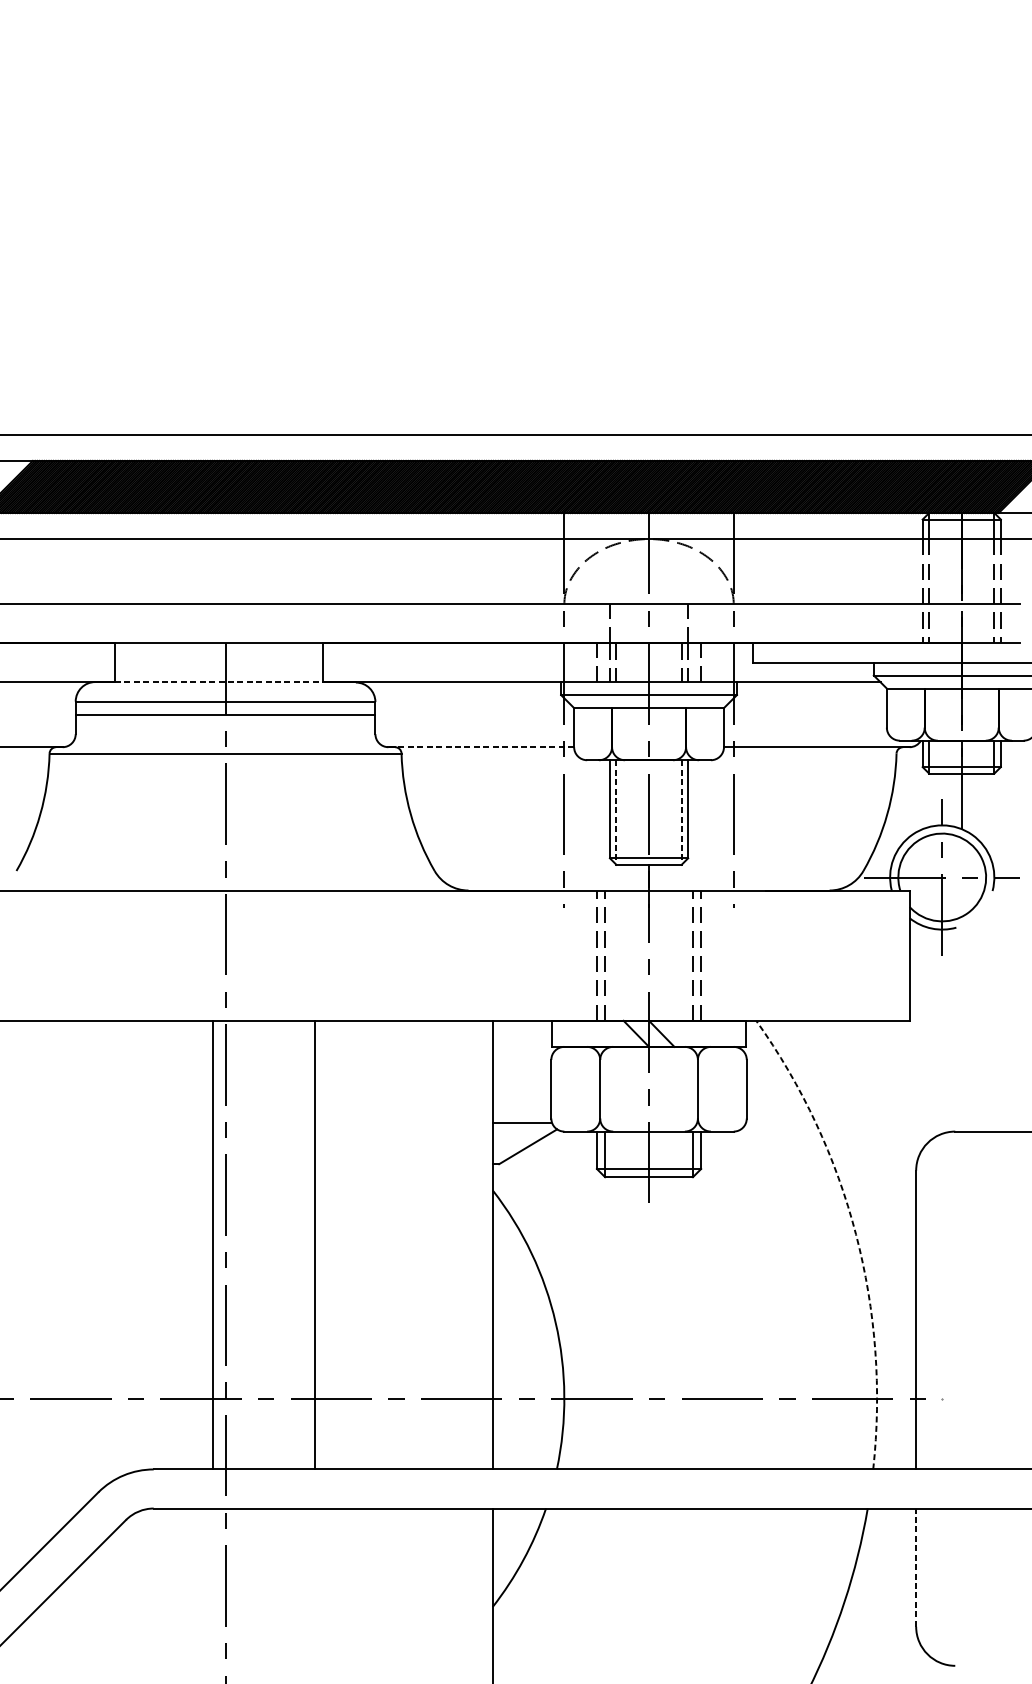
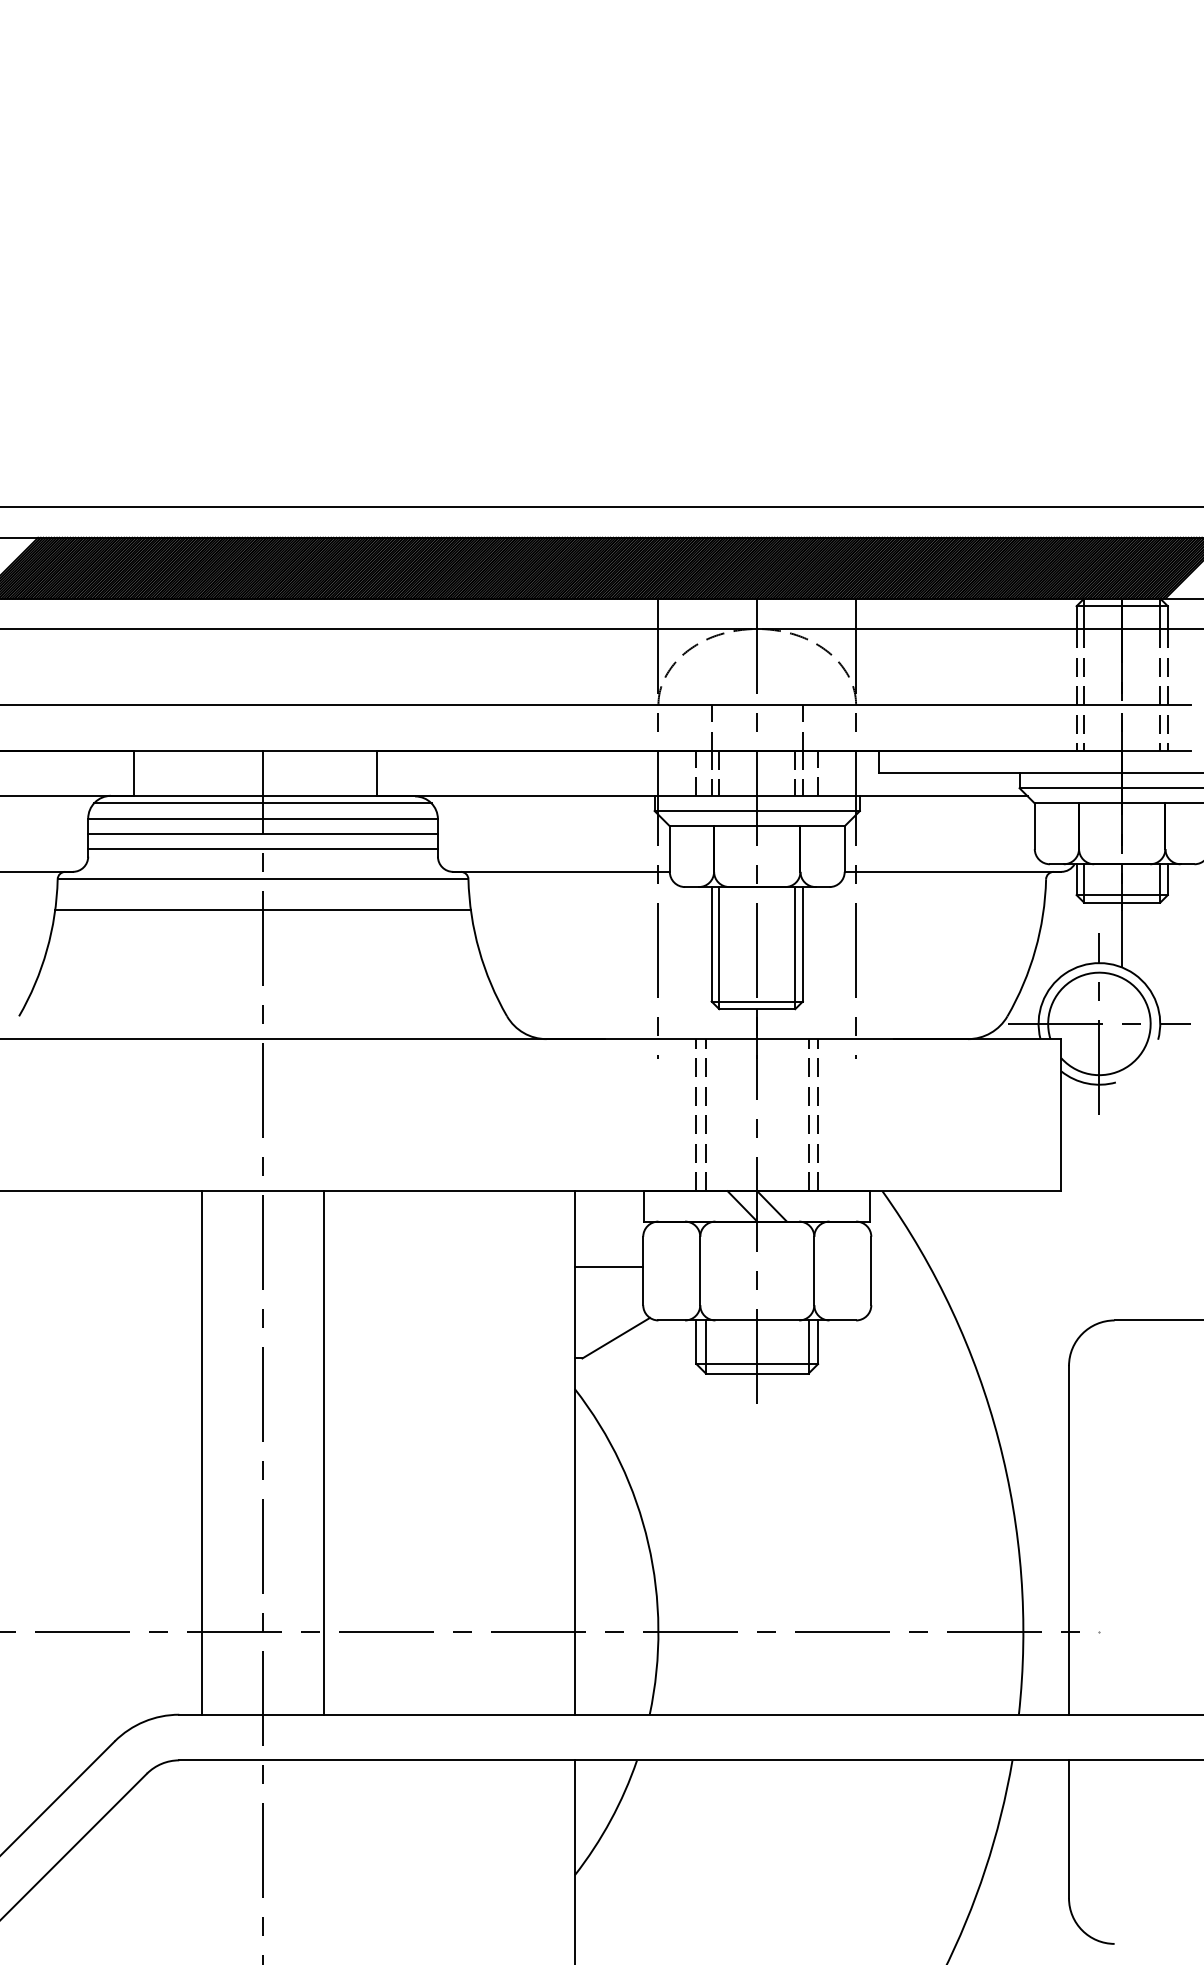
line: (219, 681) -> (255, 795), dashed -> solid
line: (225, 688) -> (262, 803), added
line: (225, 728) -> (262, 849), added
line: (481, 746) -> (561, 871), dashed -> solid
line: (225, 779) -> (262, 909), added
line: (616, 812) -> (719, 948), dashed -> solid
line: (681, 812) -> (795, 948), dashed -> solid
line: (521, 1123) -> (608, 1267), moved
arc: (855, 1234) -> (998, 1440), dashed -> solid
line: (213, 1244) -> (202, 1452), moved
line: (314, 1244) -> (323, 1452), moved
line: (916, 1567) -> (1069, 1829), dashed -> solid

